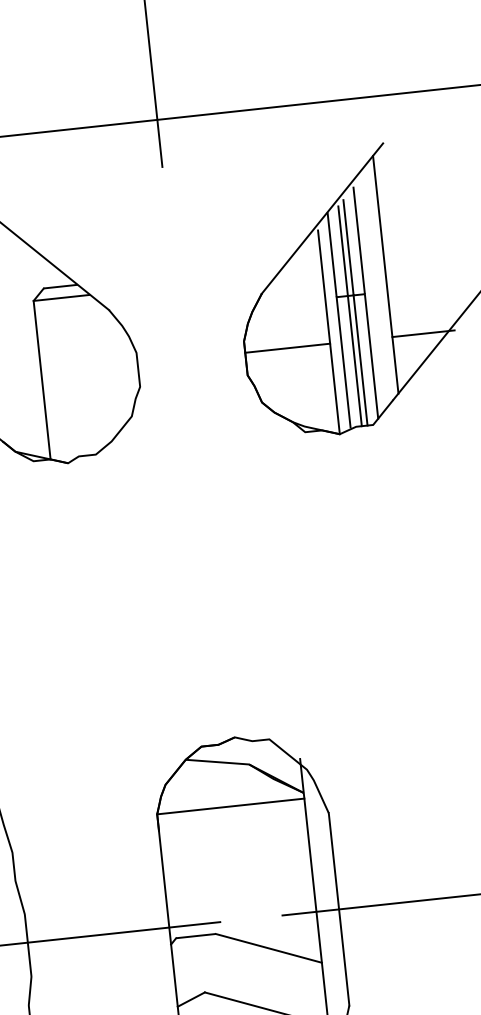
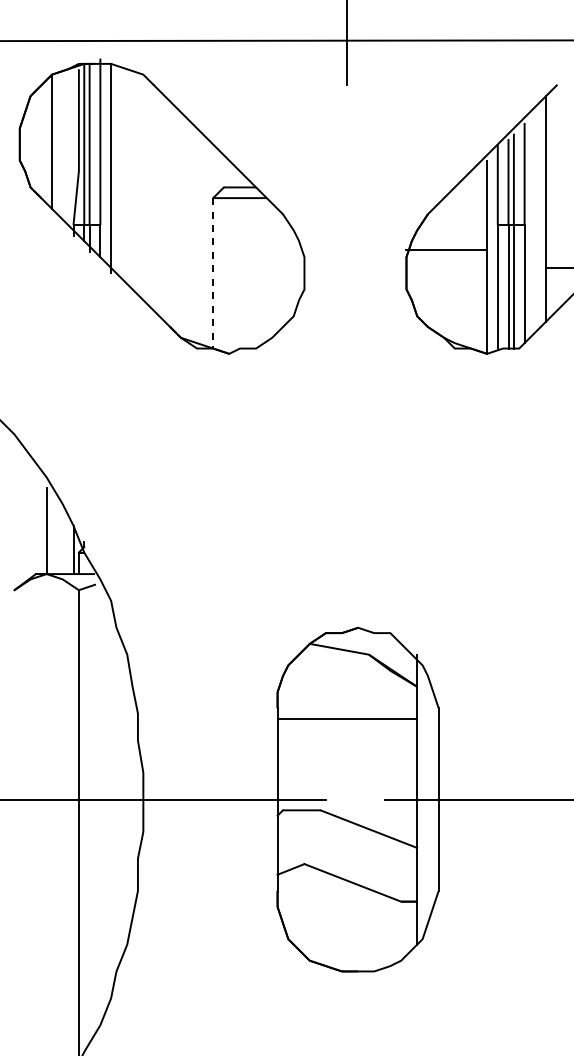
line: (287, 347) -> (446, 249), moved
line: (42, 380) -> (213, 273), solid -> dashed
line: (230, 806) -> (347, 719), moved

